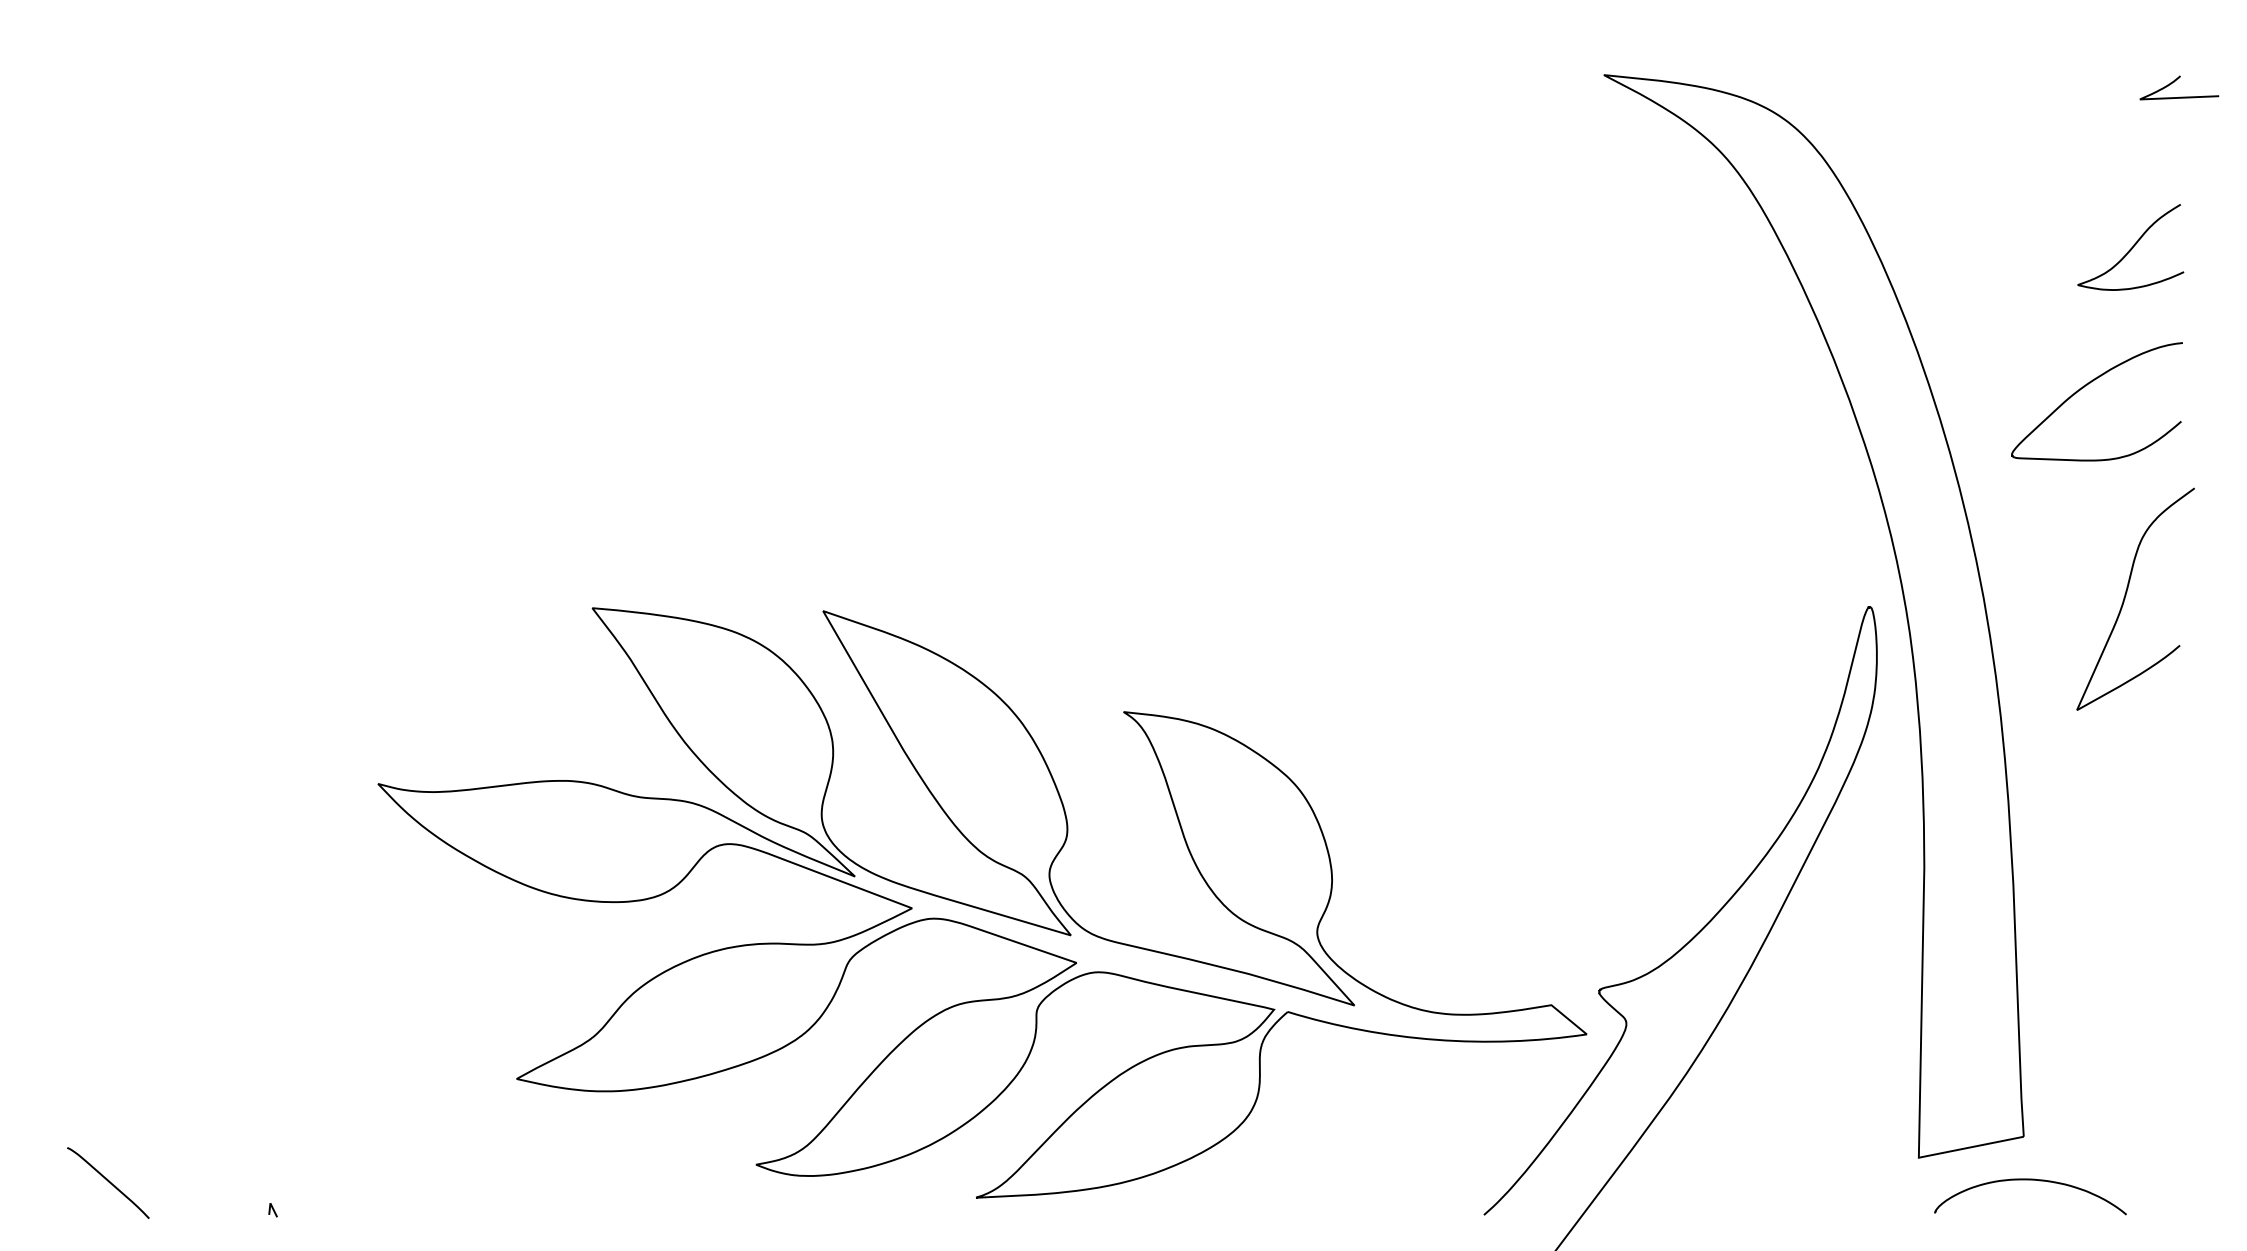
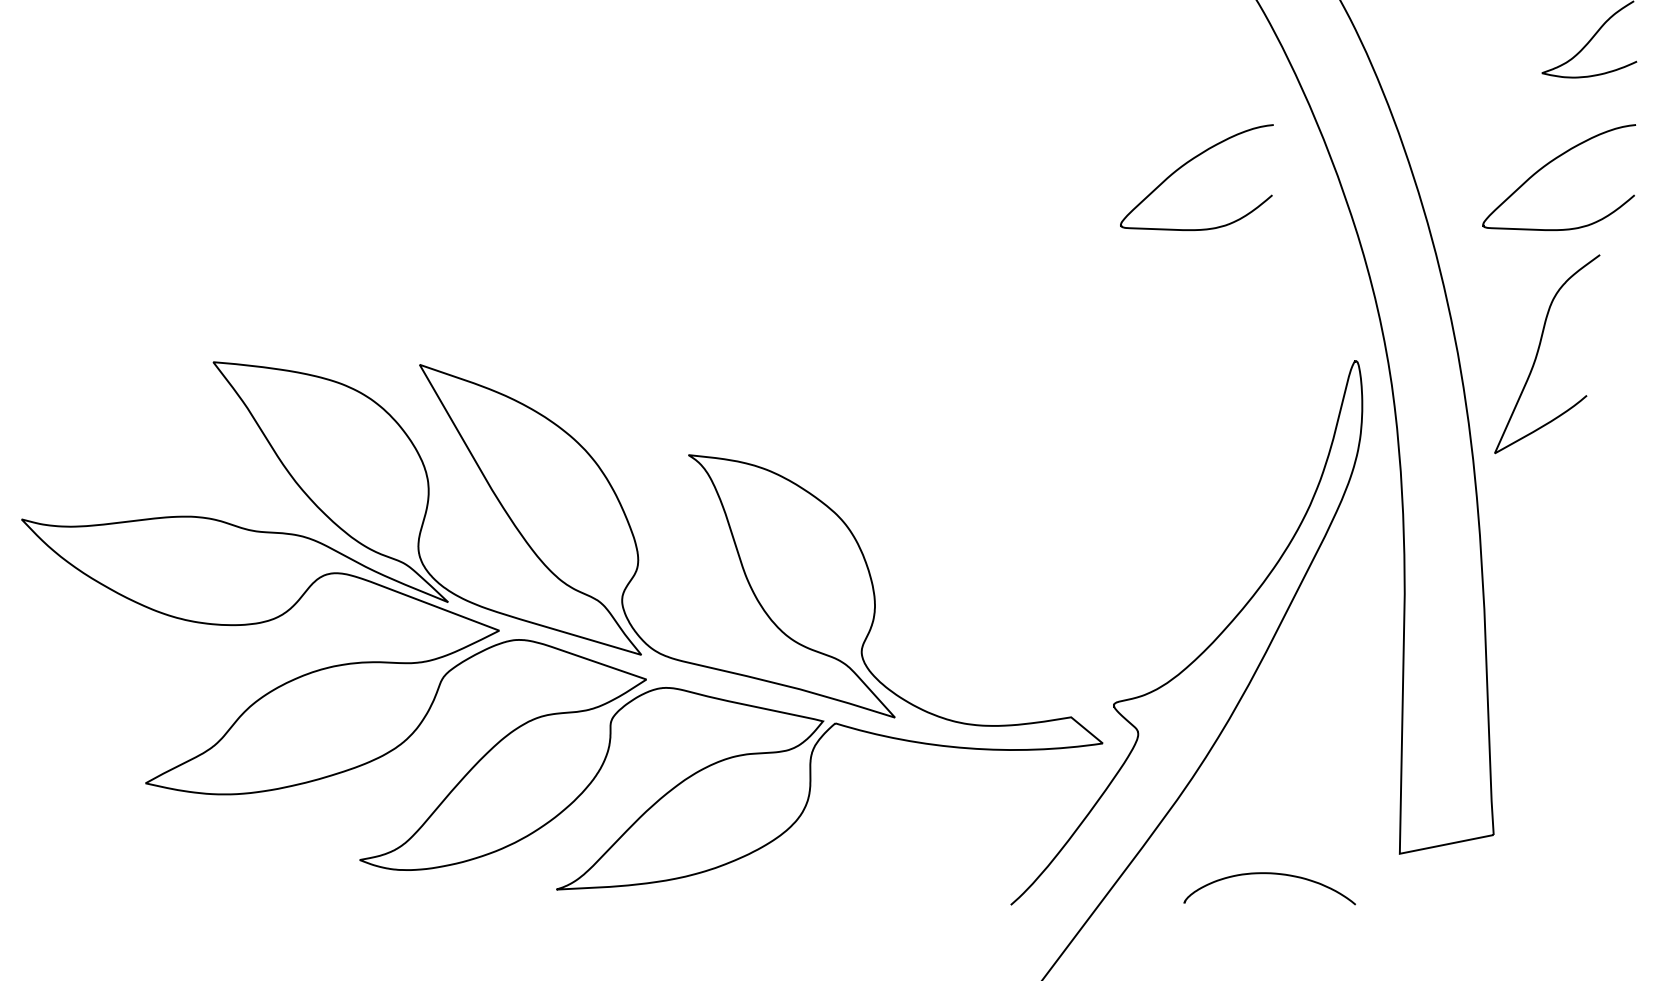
curve: (1682, 385) -> (1188, 163), added
curve: (2126, 595) -> (1539, 350), moved
curve: (2030, 1180) -> (1269, 874), moved

